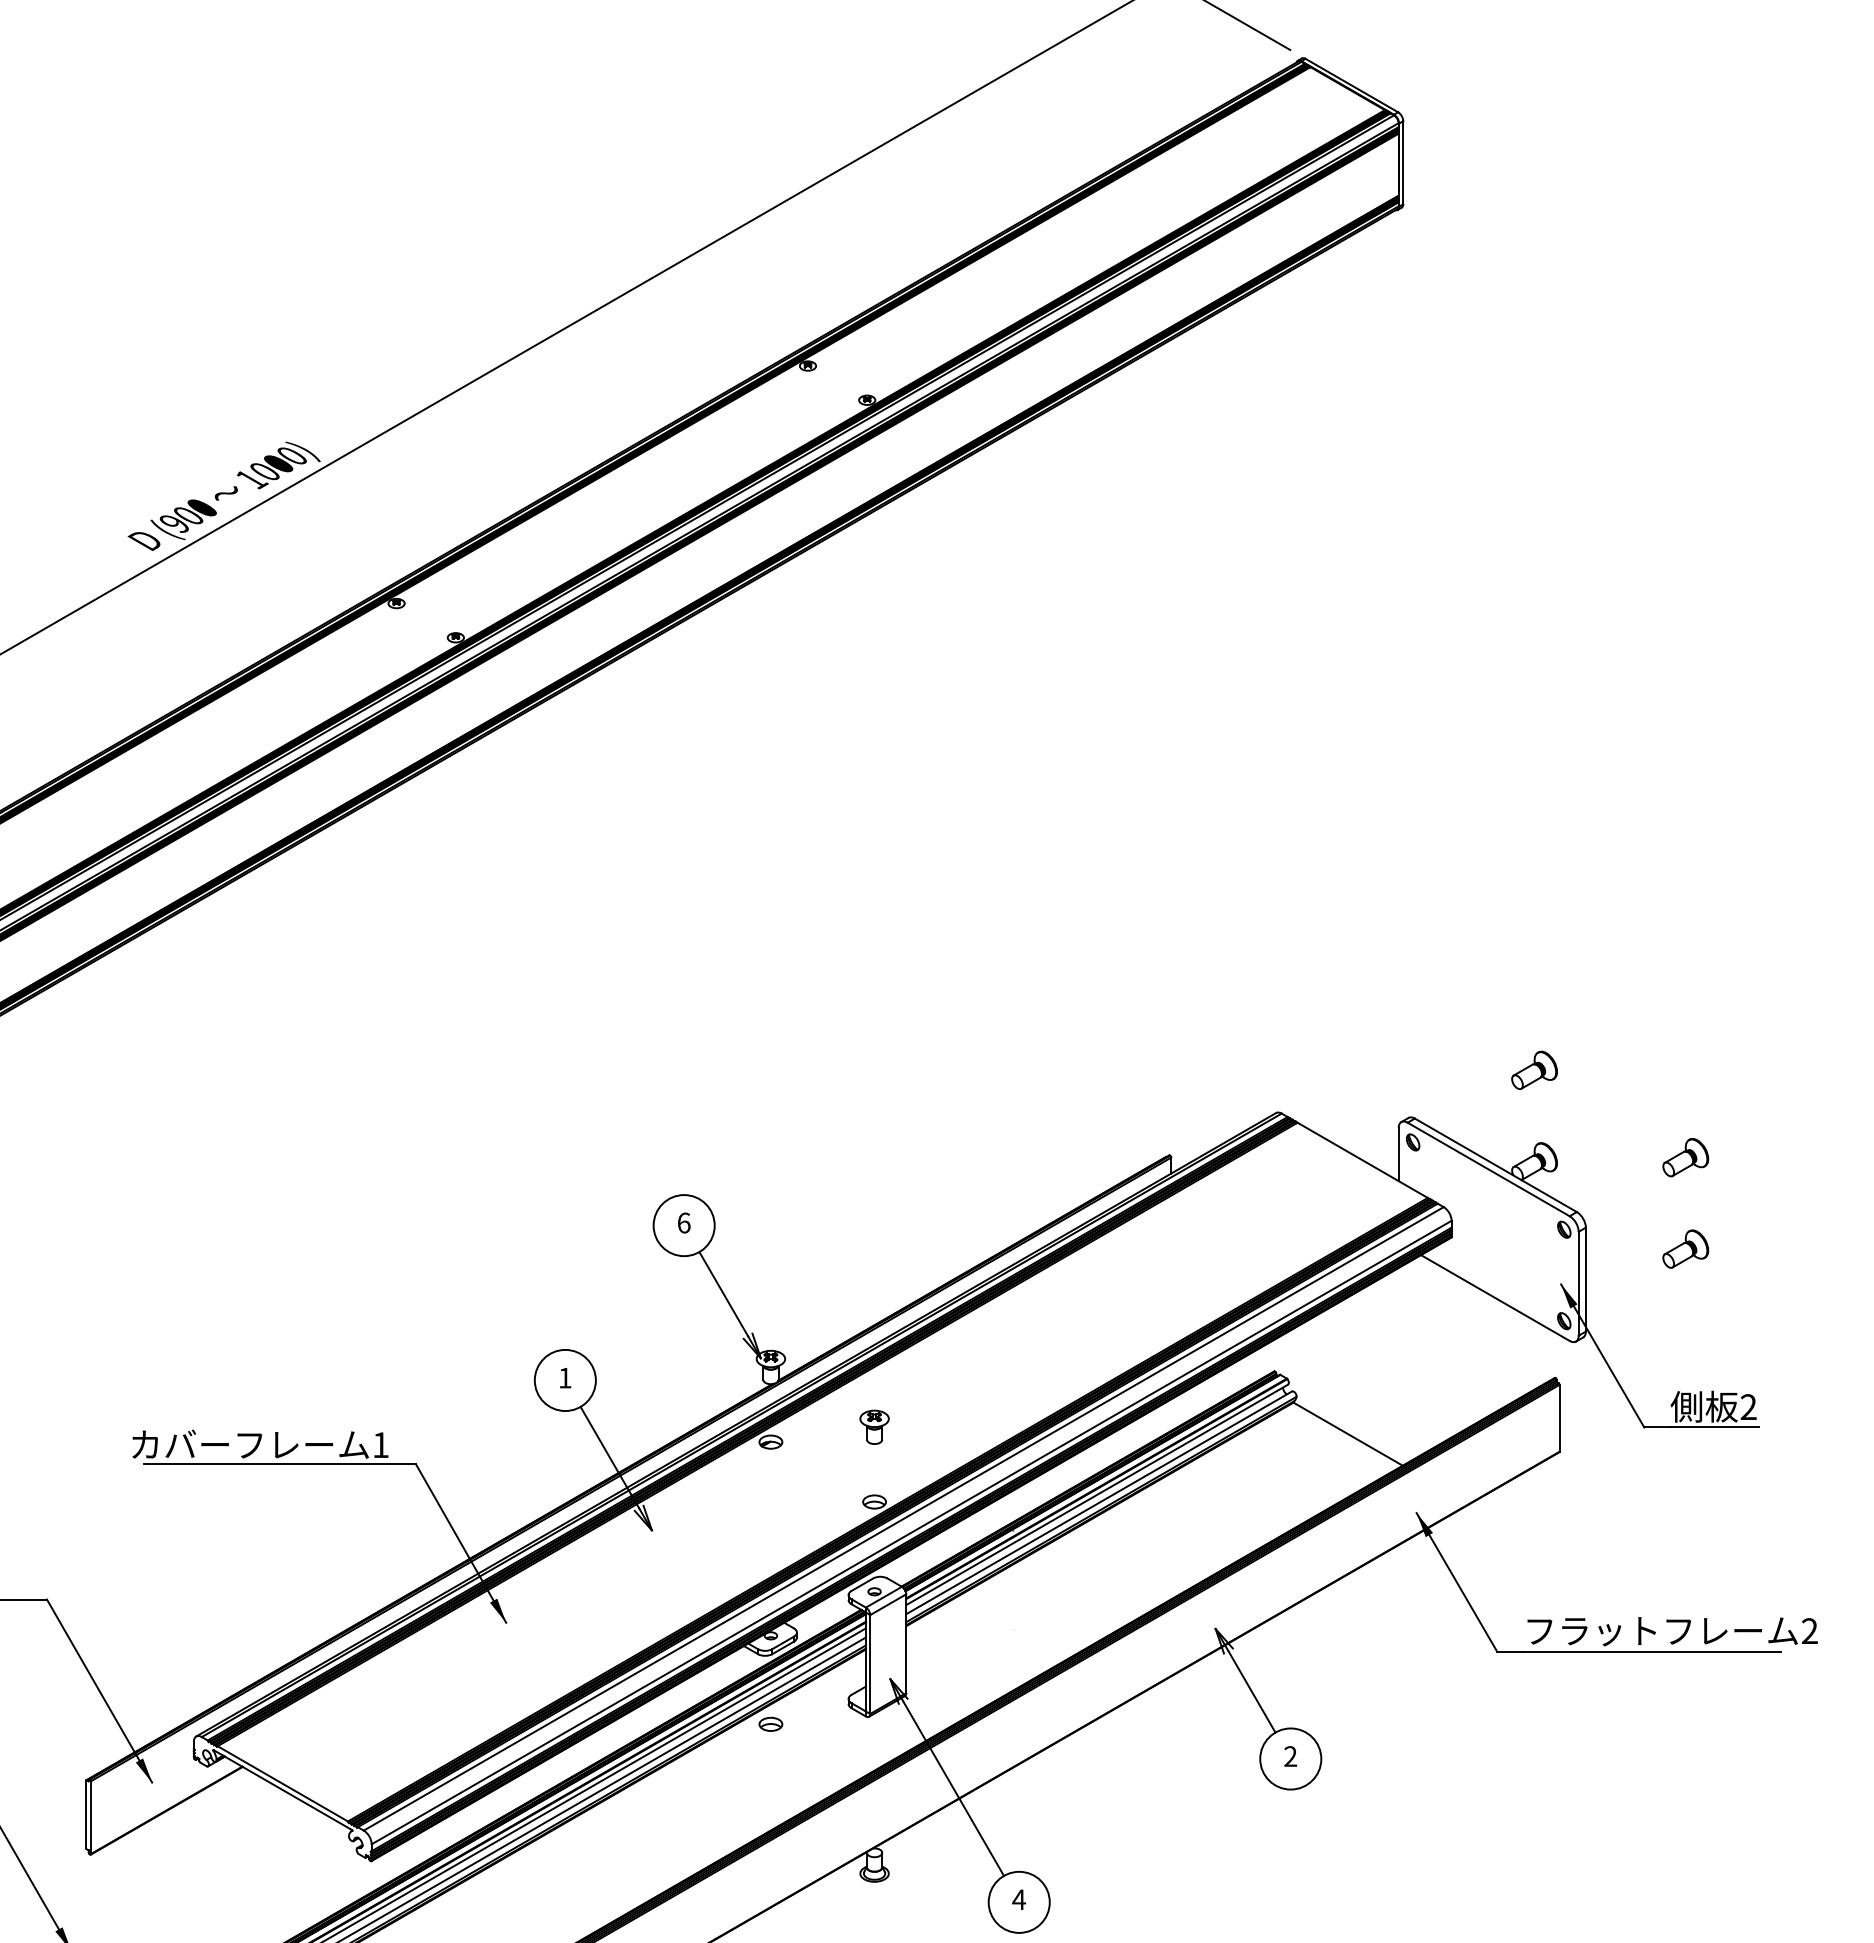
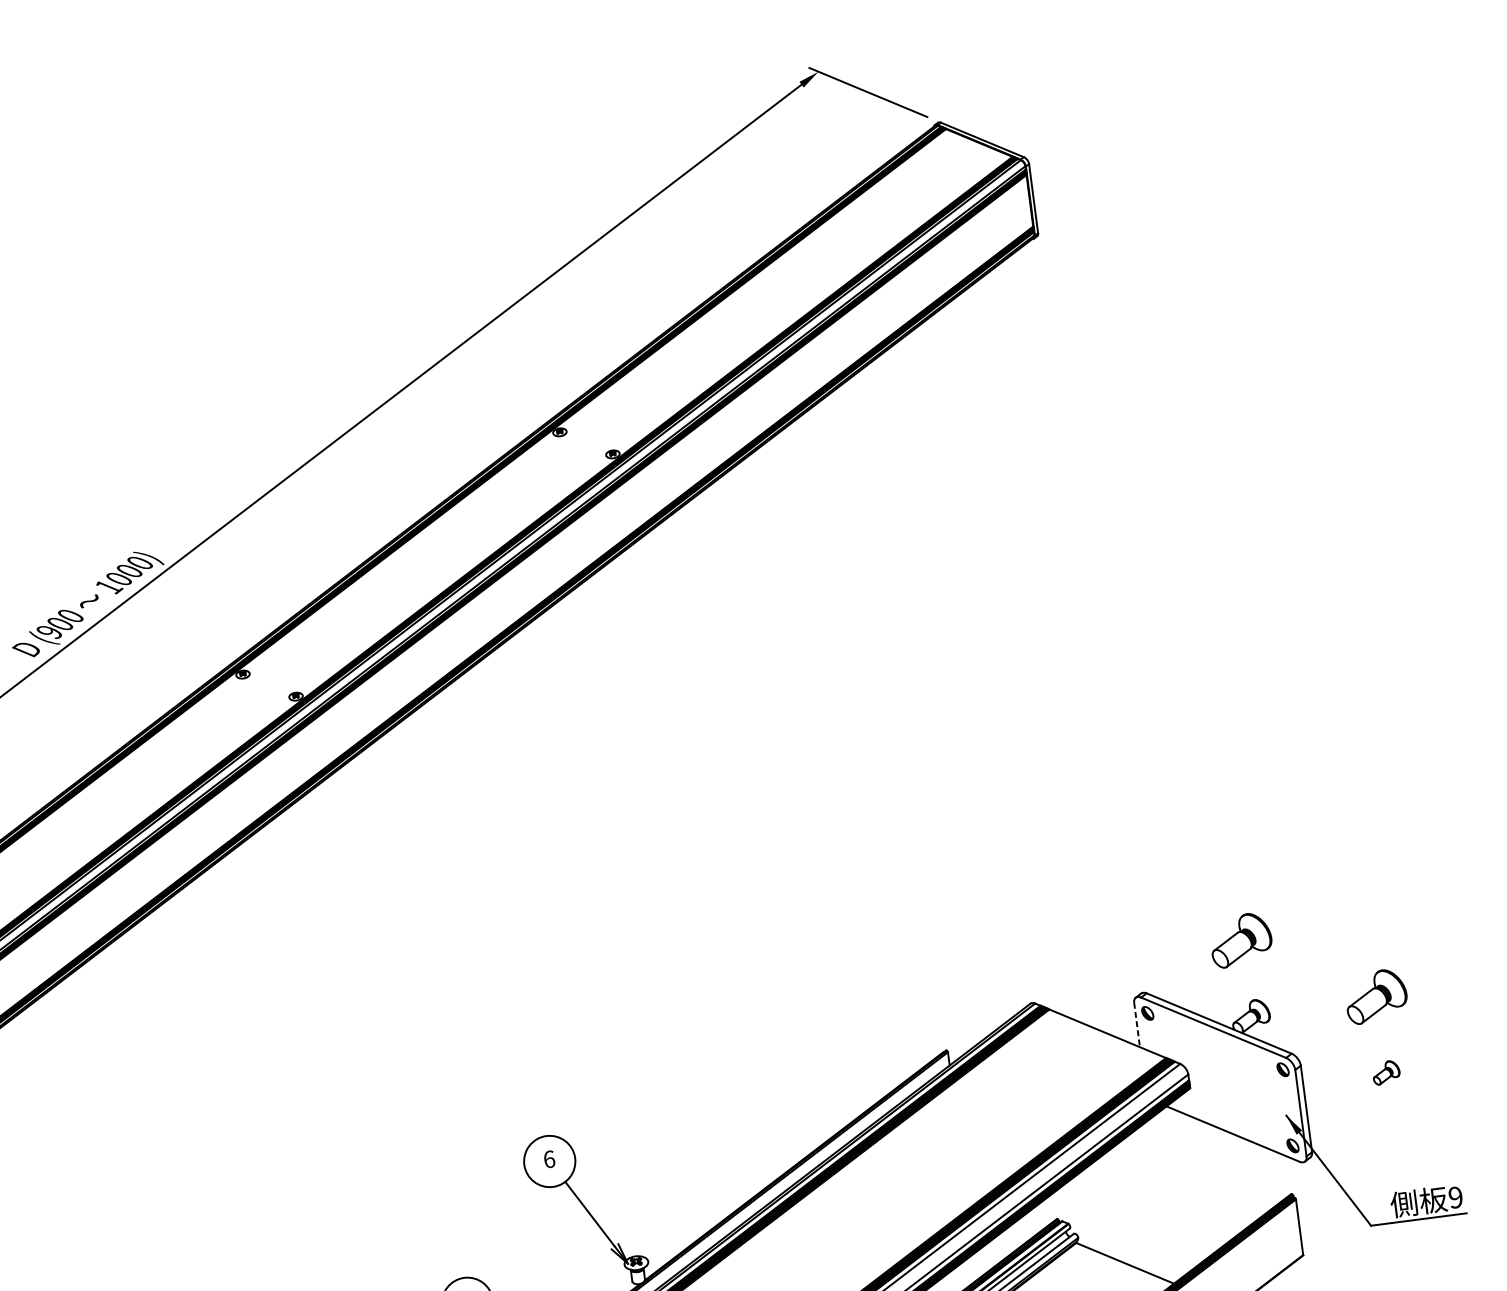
part: (1534, 1070) -> (1241, 940), size x1.6
line: (1398, 1154) -> (1136, 1025), solid -> dashed
part: (1685, 1157) -> (1376, 996), size x1.6
part: (1685, 1248) -> (1386, 1072), size x0.7
text: (1748, 1407) -> (1455, 1197), 2 -> 9

